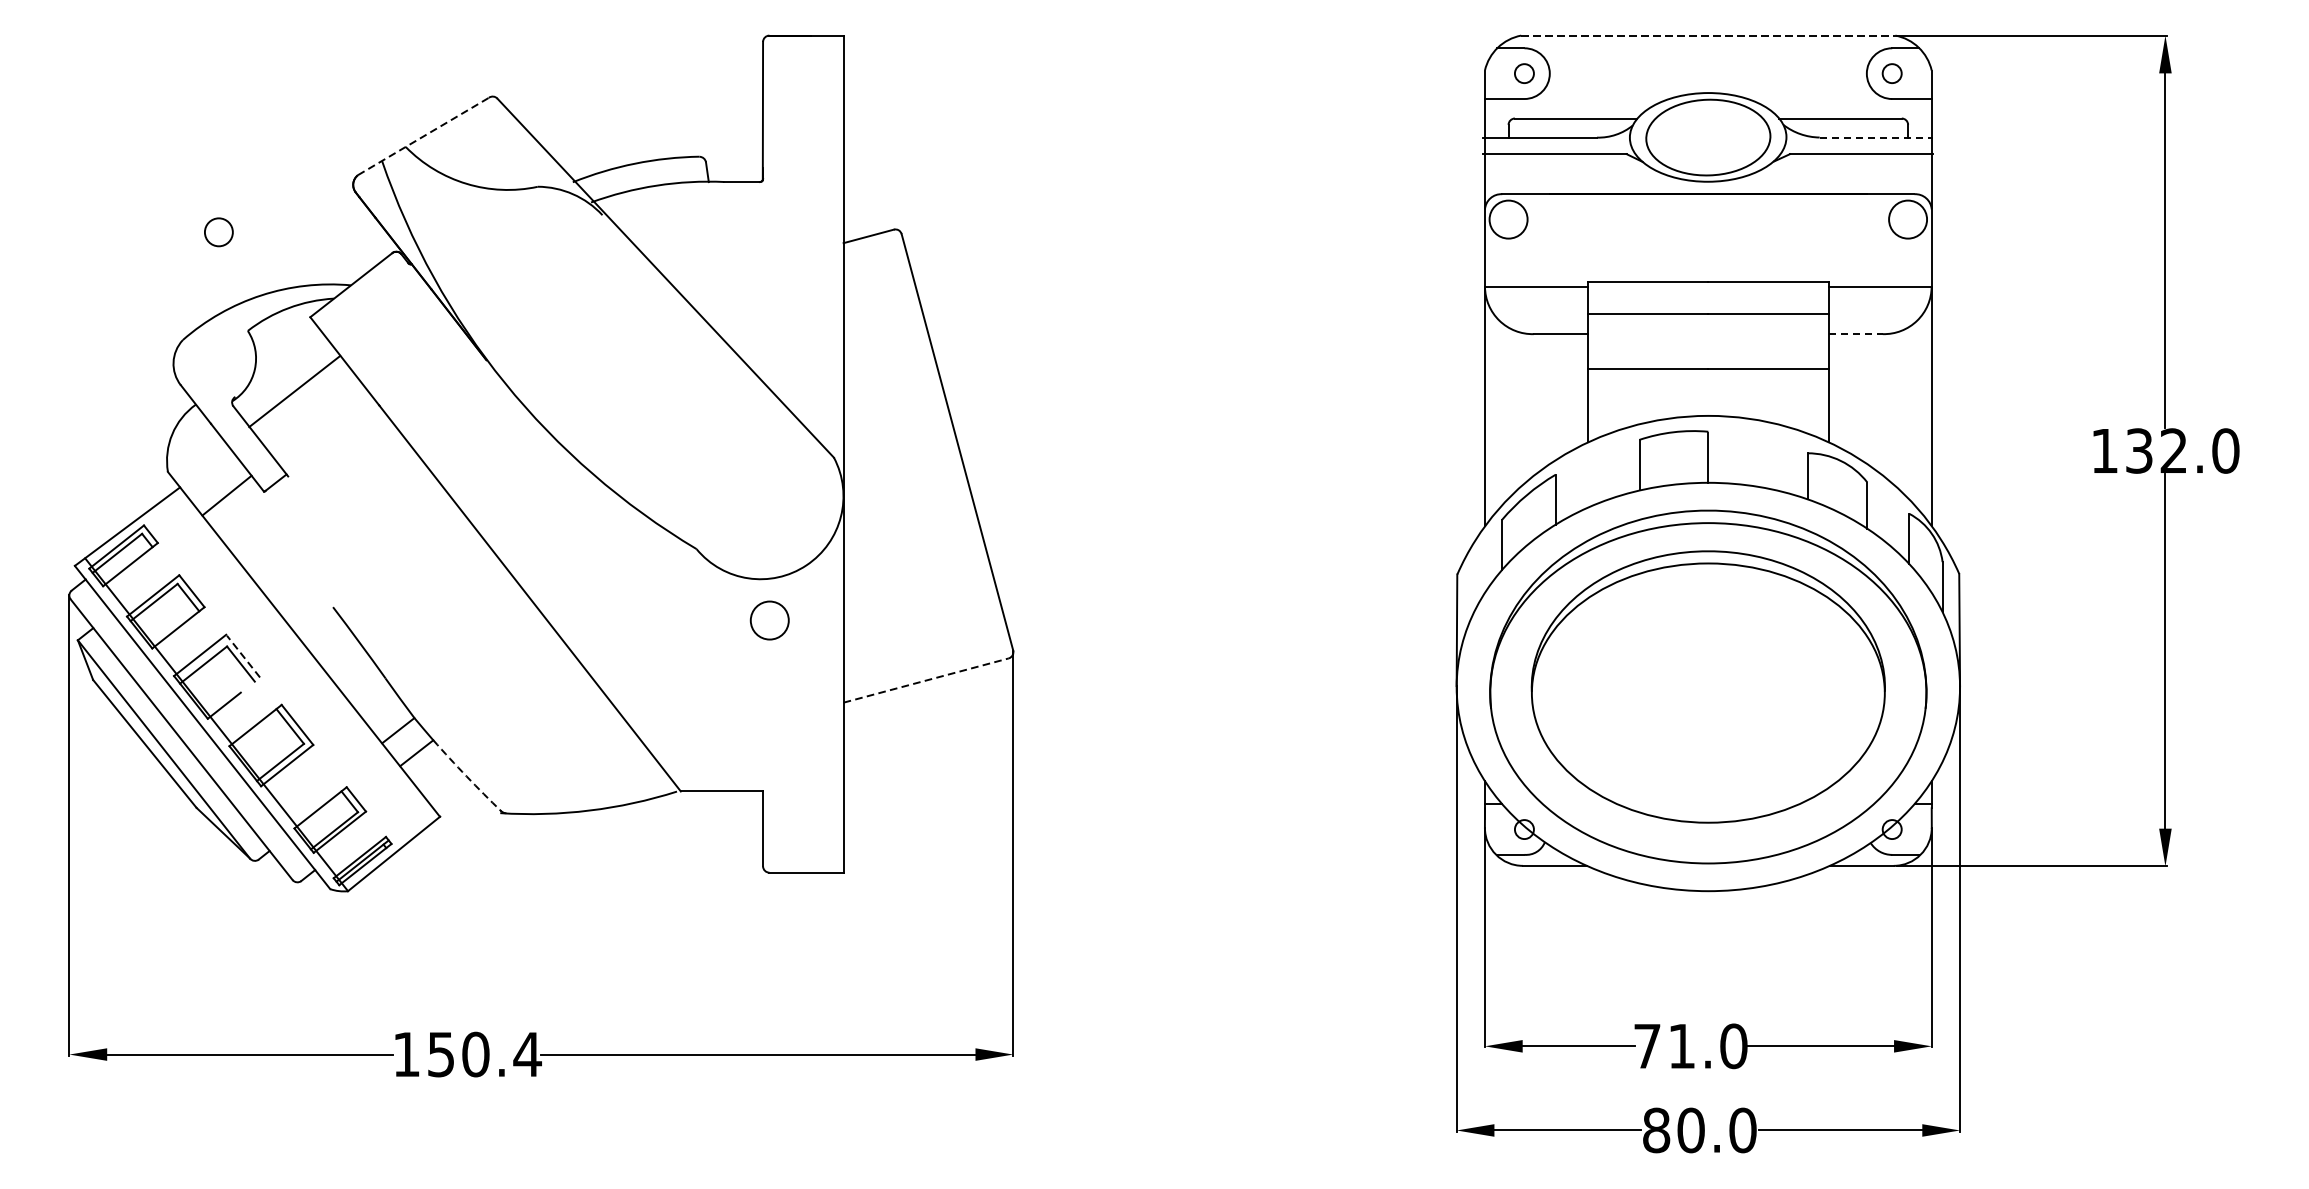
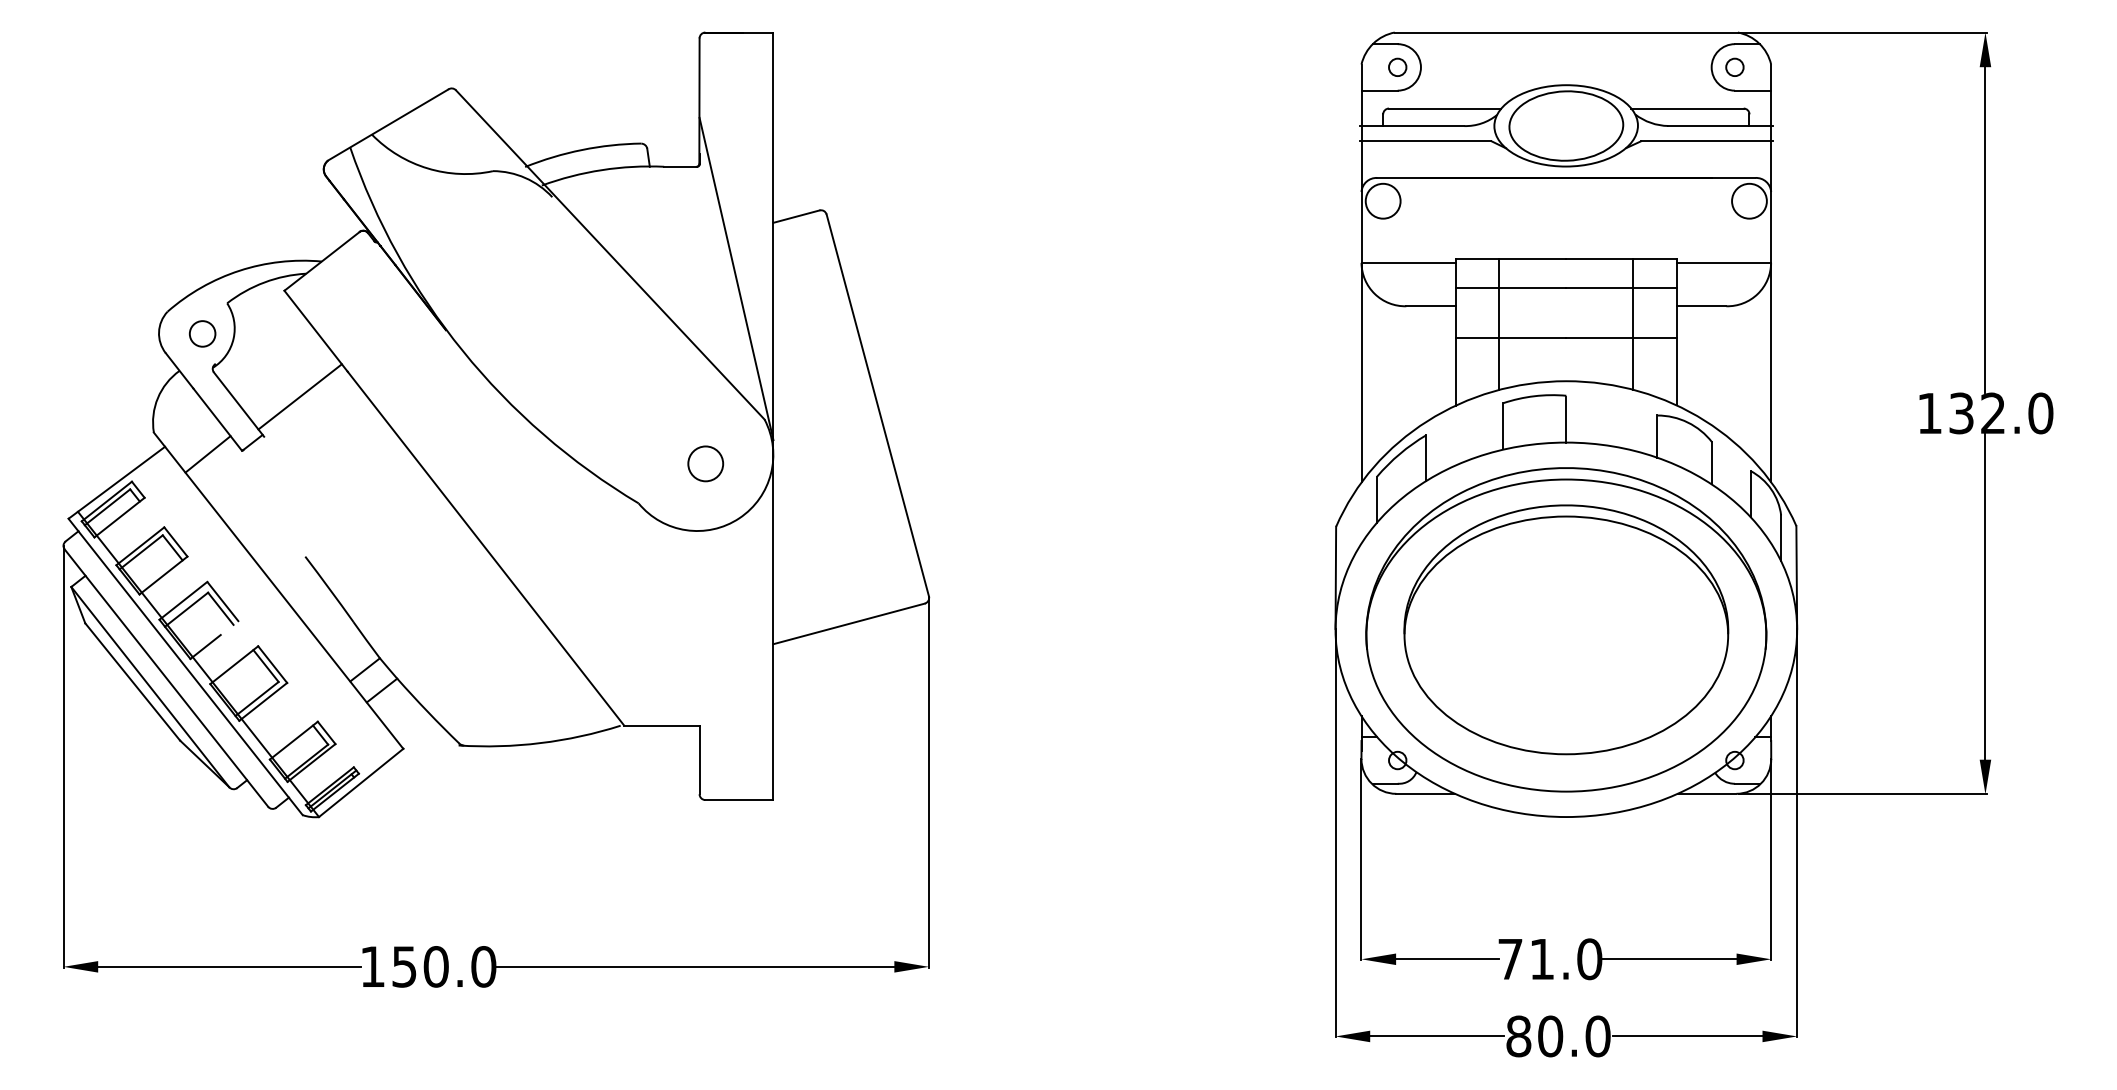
line: (1708, 35) -> (1566, 32), dashed -> solid
line: (423, 136) -> (388, 125), dashed -> solid
line: (1877, 138) -> (1721, 126), dashed -> solid
circle: (218, 231) -> (202, 333), moved
line: (803, 303) -> (736, 278), added
line: (1855, 334) -> (1701, 306), dashed -> solid
line: (1635, 352) -> (1499, 323), added
line: (1781, 352) -> (1633, 323), added
line: (294, 391) -> (299, 396), moved
circle: (769, 620) -> (705, 463), moved
line: (242, 656) -> (222, 601), dashed -> solid
line: (926, 680) -> (849, 623), dashed -> solid
arc: (466, 776) -> (427, 711), dashed -> solid
text: (527, 1054) -> (483, 966), 150.4 -> 150.0

